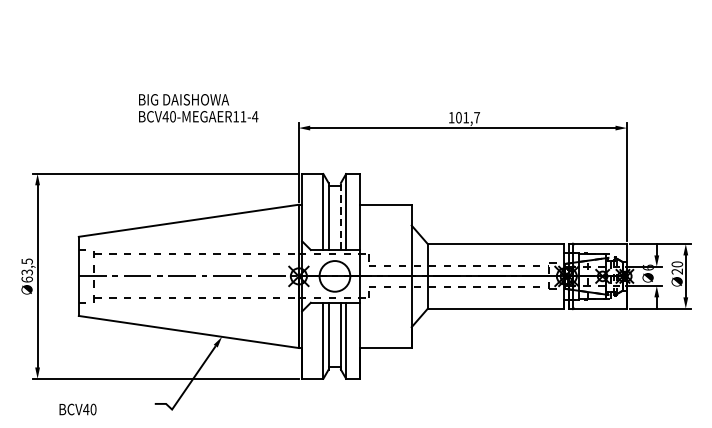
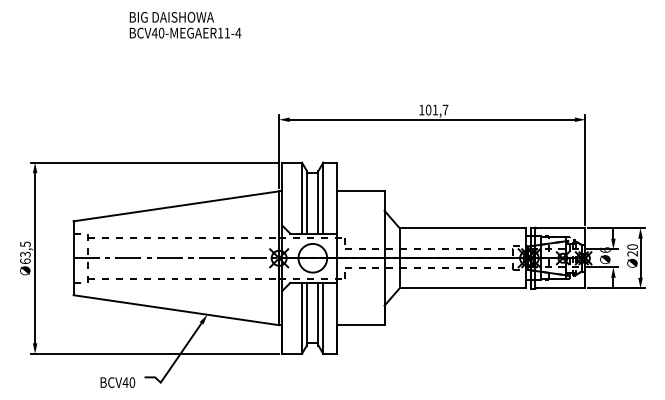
text: (198, 108) -> (185, 25), moved
line: (341, 215) -> (318, 201), dashed -> solid
text: (77, 409) -> (117, 382), moved

